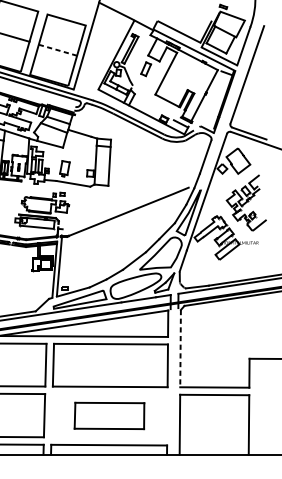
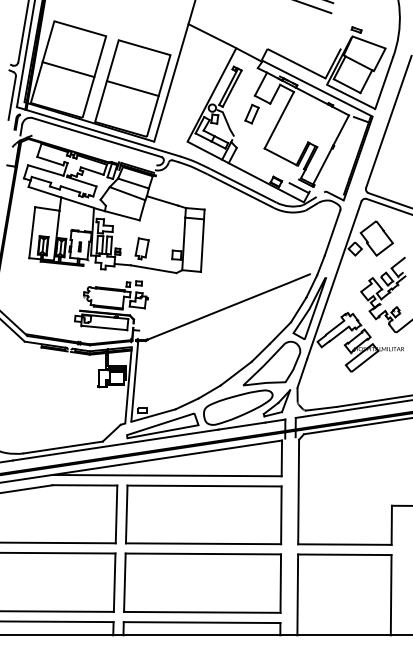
line: (57, 50) -> (132, 88), dashed -> solid
line: (180, 348) -> (298, 492), dashed -> solid
part: (109, 415) -> (202, 582), size x1.67

